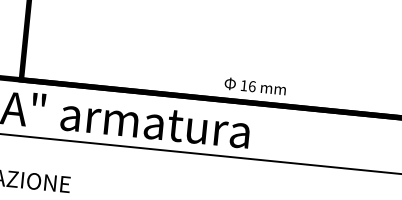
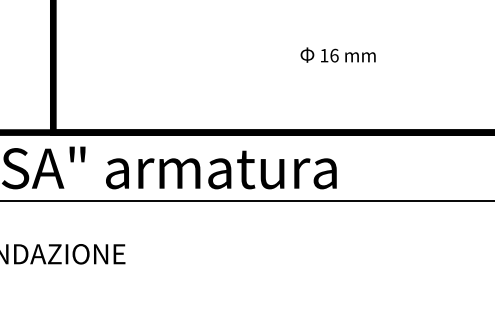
text: (254, 85) -> (337, 54), moved

